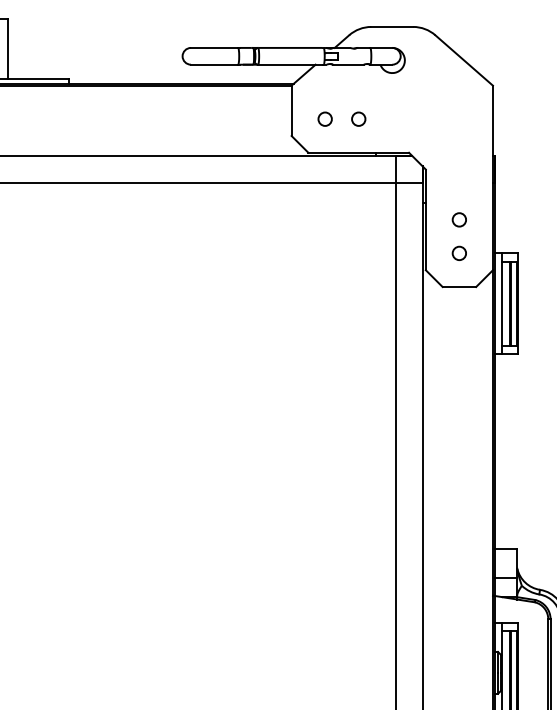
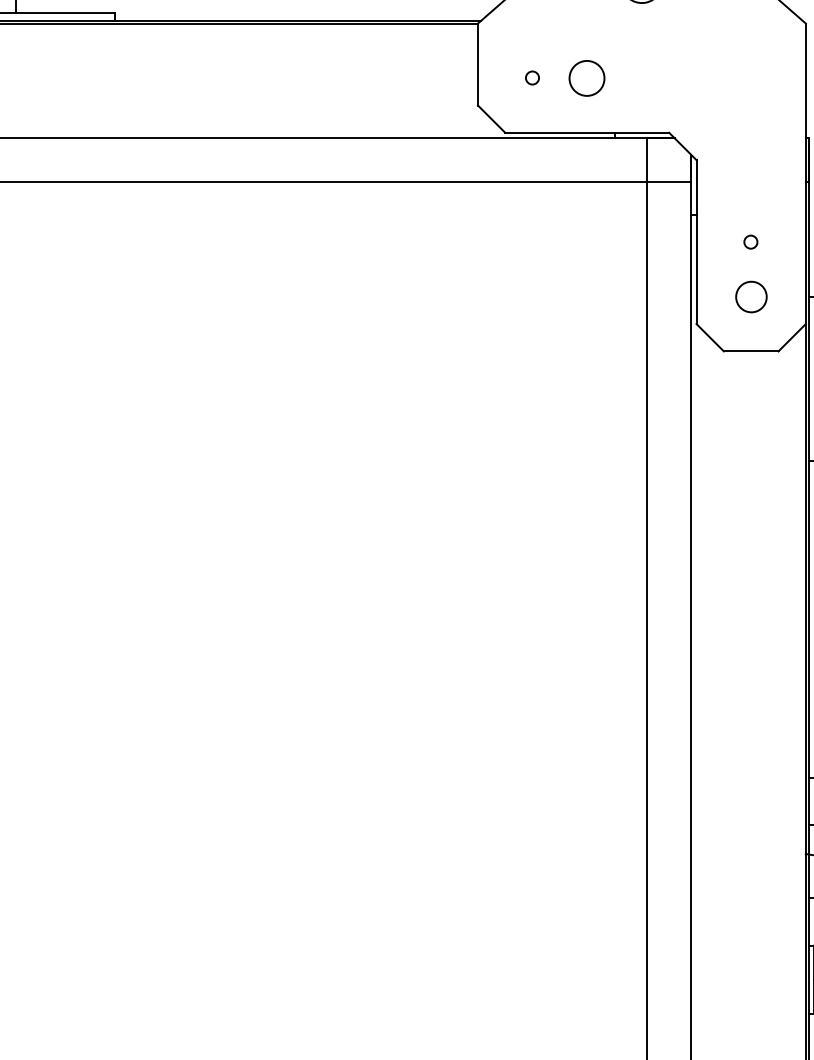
circle: (324, 118) -> (531, 76), size x0.6
circle: (358, 118) -> (586, 76), size x1.6
circle: (458, 219) -> (749, 241), size x0.6
circle: (458, 252) -> (749, 295), size x1.4

